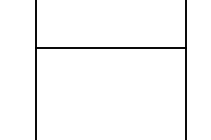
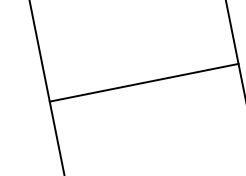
line: (110, 48) -> (143, 83), moved

